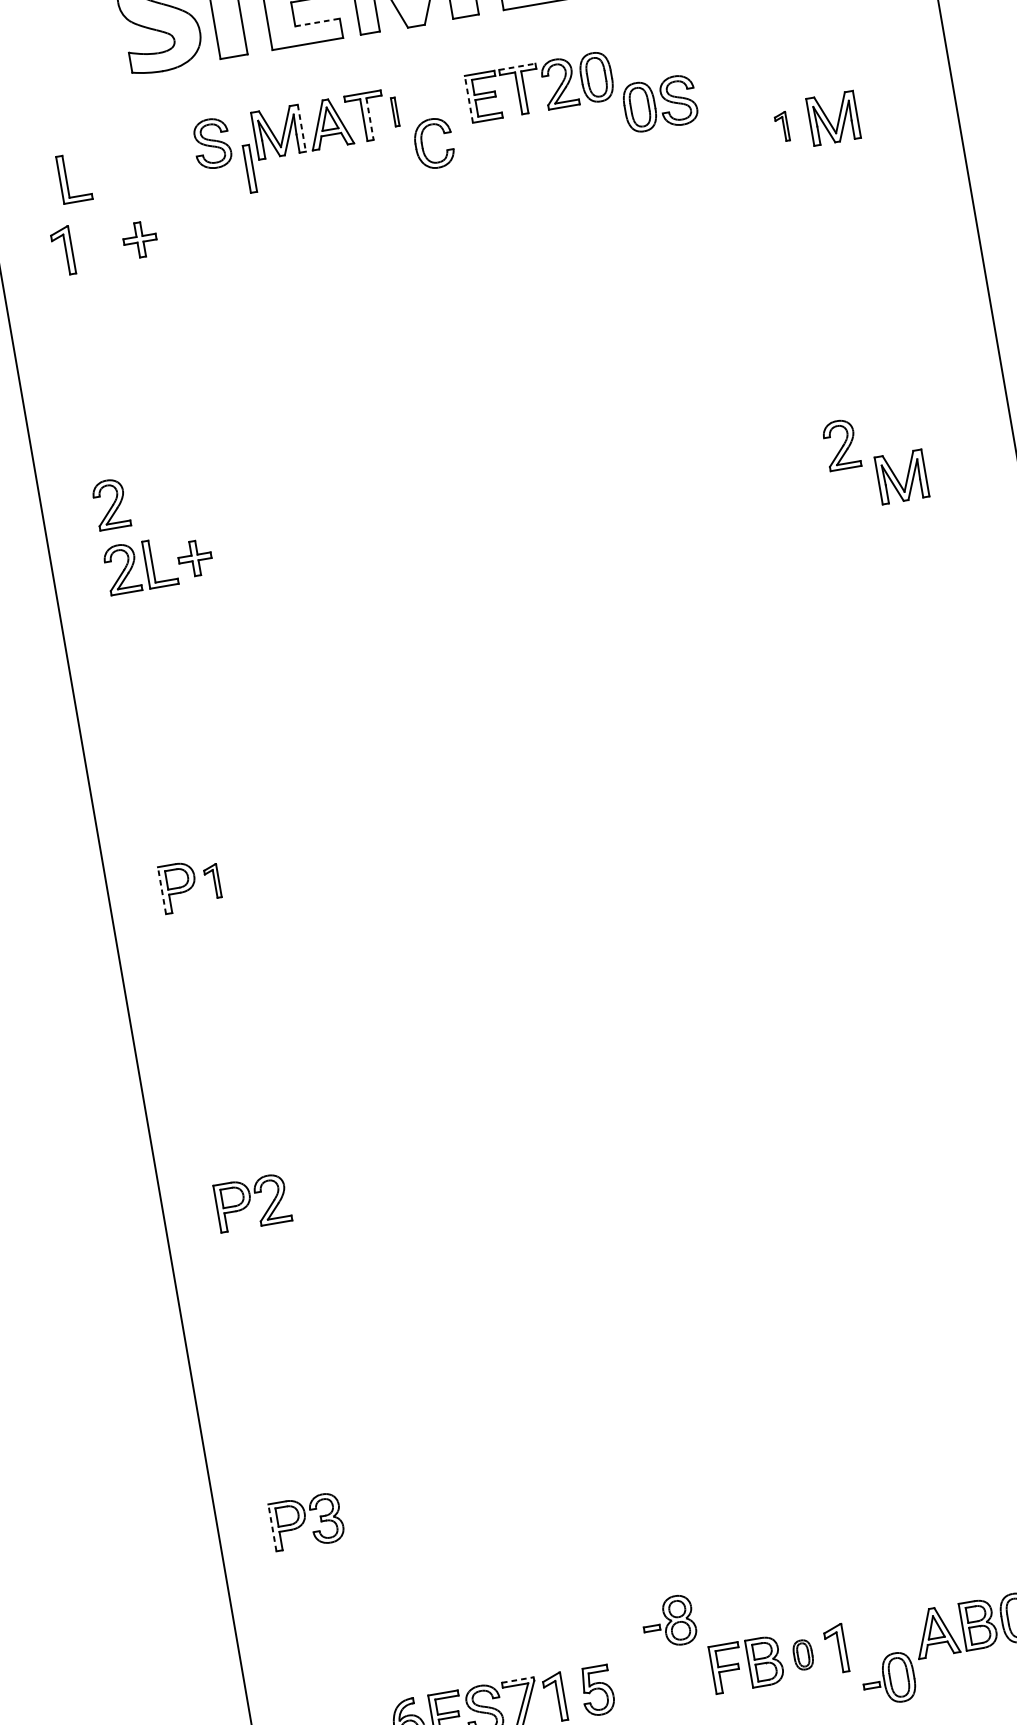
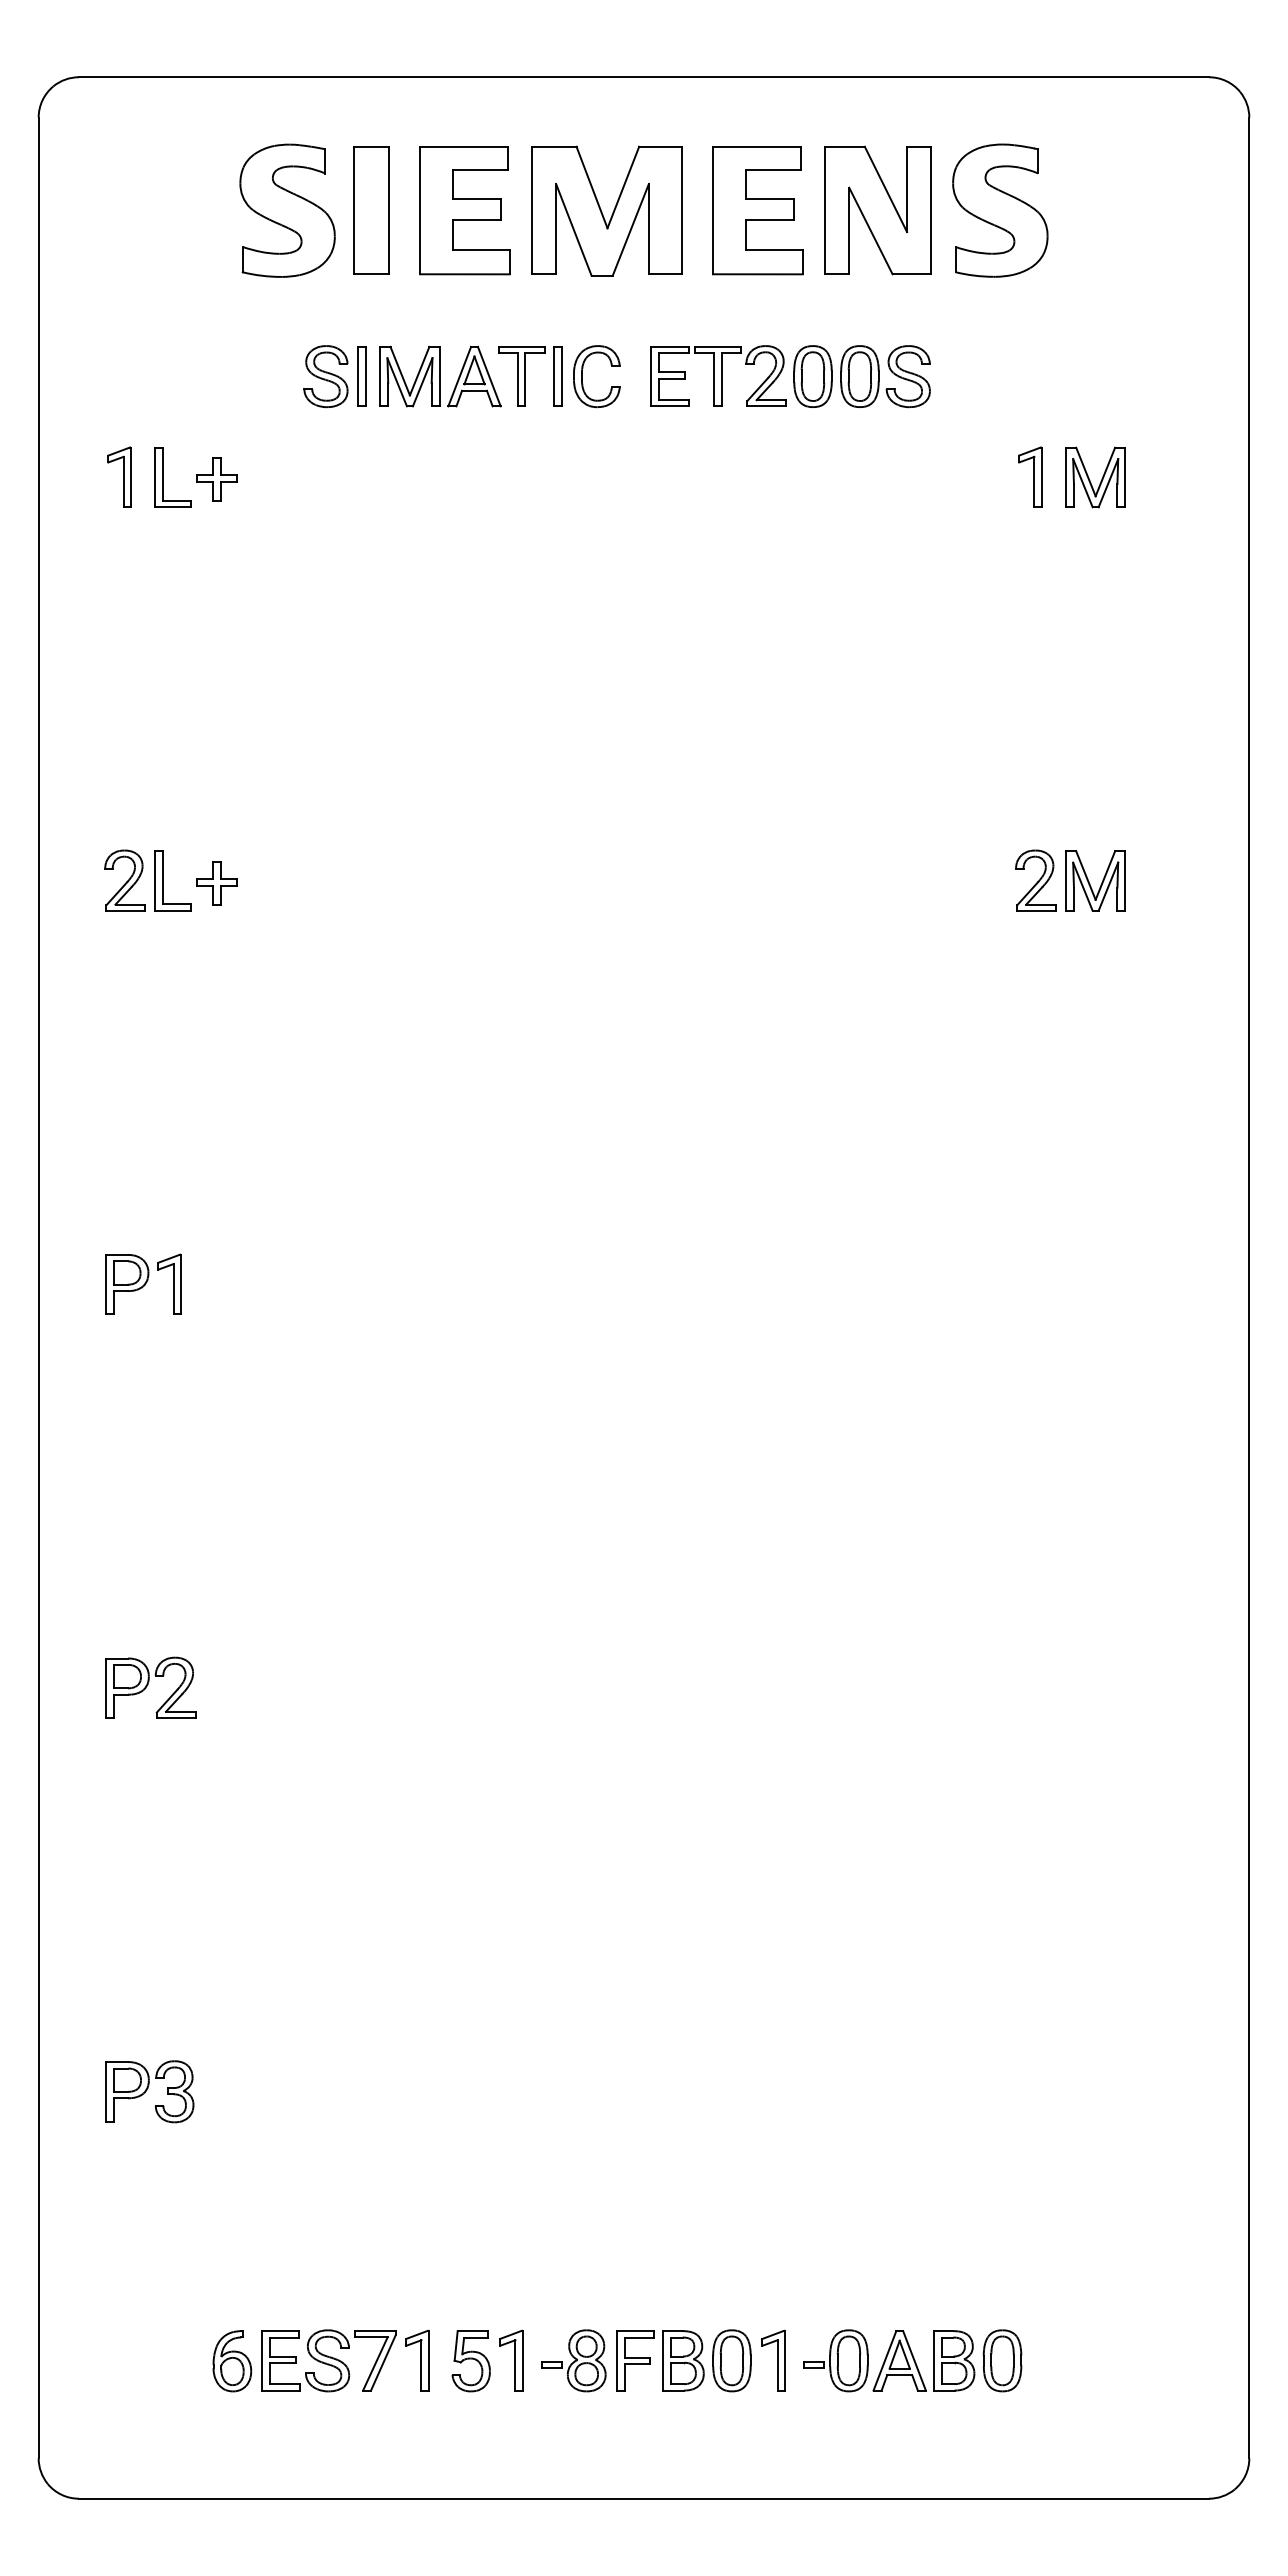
line: (317, 22) -> (481, 249), dashed -> solid
line: (517, 66) -> (717, 346), dashed -> solid
line: (469, 99) -> (651, 376), dashed -> solid
part: (660, 103) -> (885, 376), moved
part: (394, 112) -> (557, 376), size x1.67
line: (370, 119) -> (525, 380), dashed -> solid
part: (782, 126) -> (1030, 476), size x1.67
line: (301, 128) -> (439, 376), dashed -> solid
part: (422, 145) -> (582, 376), moved
part: (249, 168) -> (361, 376), moved
part: (66, 179) -> (163, 477), moved
part: (901, 476) -> (1095, 880), moved
part: (110, 504) -> (124, 798), removed
part: (212, 881) -> (169, 1283), size x1.43
line: (161, 890) -> (105, 1284), dashed -> solid
line: (272, 1527) -> (106, 2091), dashed -> solid
part: (668, 1621) -> (573, 2360), moved
part: (802, 1654) -> (731, 2360), size x1.67
part: (888, 1678) -> (835, 2360), moved
line: (518, 1680) -> (376, 2331), dashed -> solid
part: (629, 1684) -> (511, 2360), added

